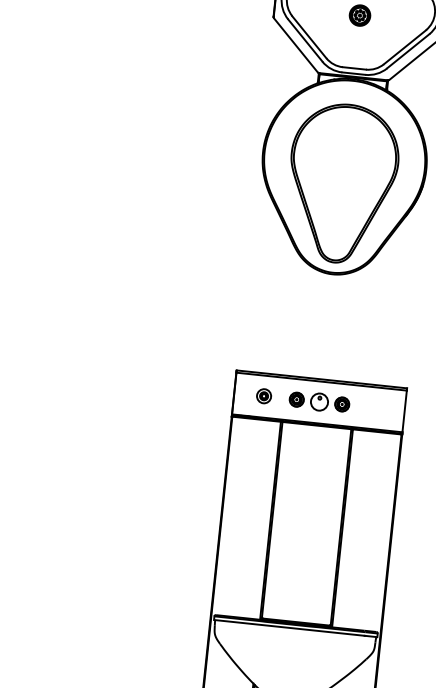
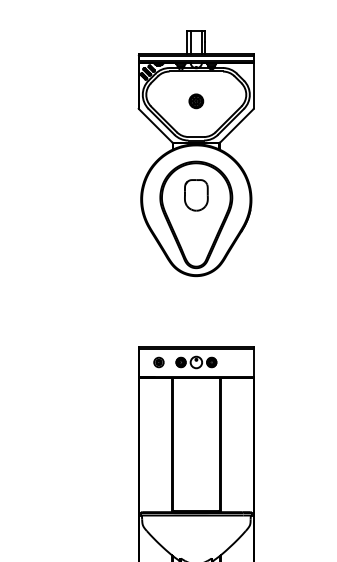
part: (345, 154) -> (196, 195), added

